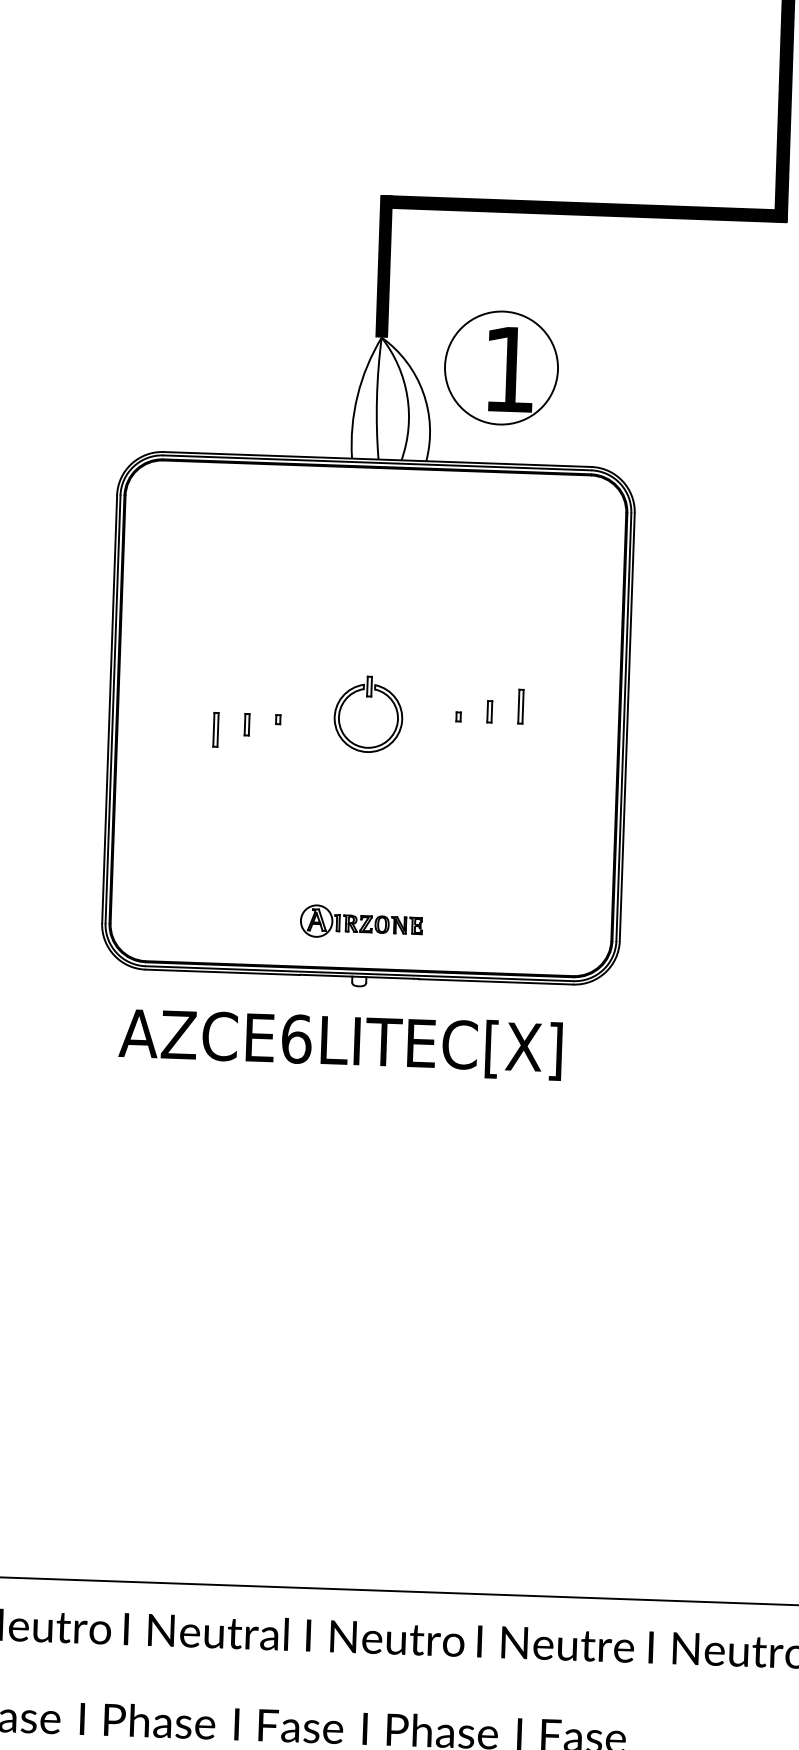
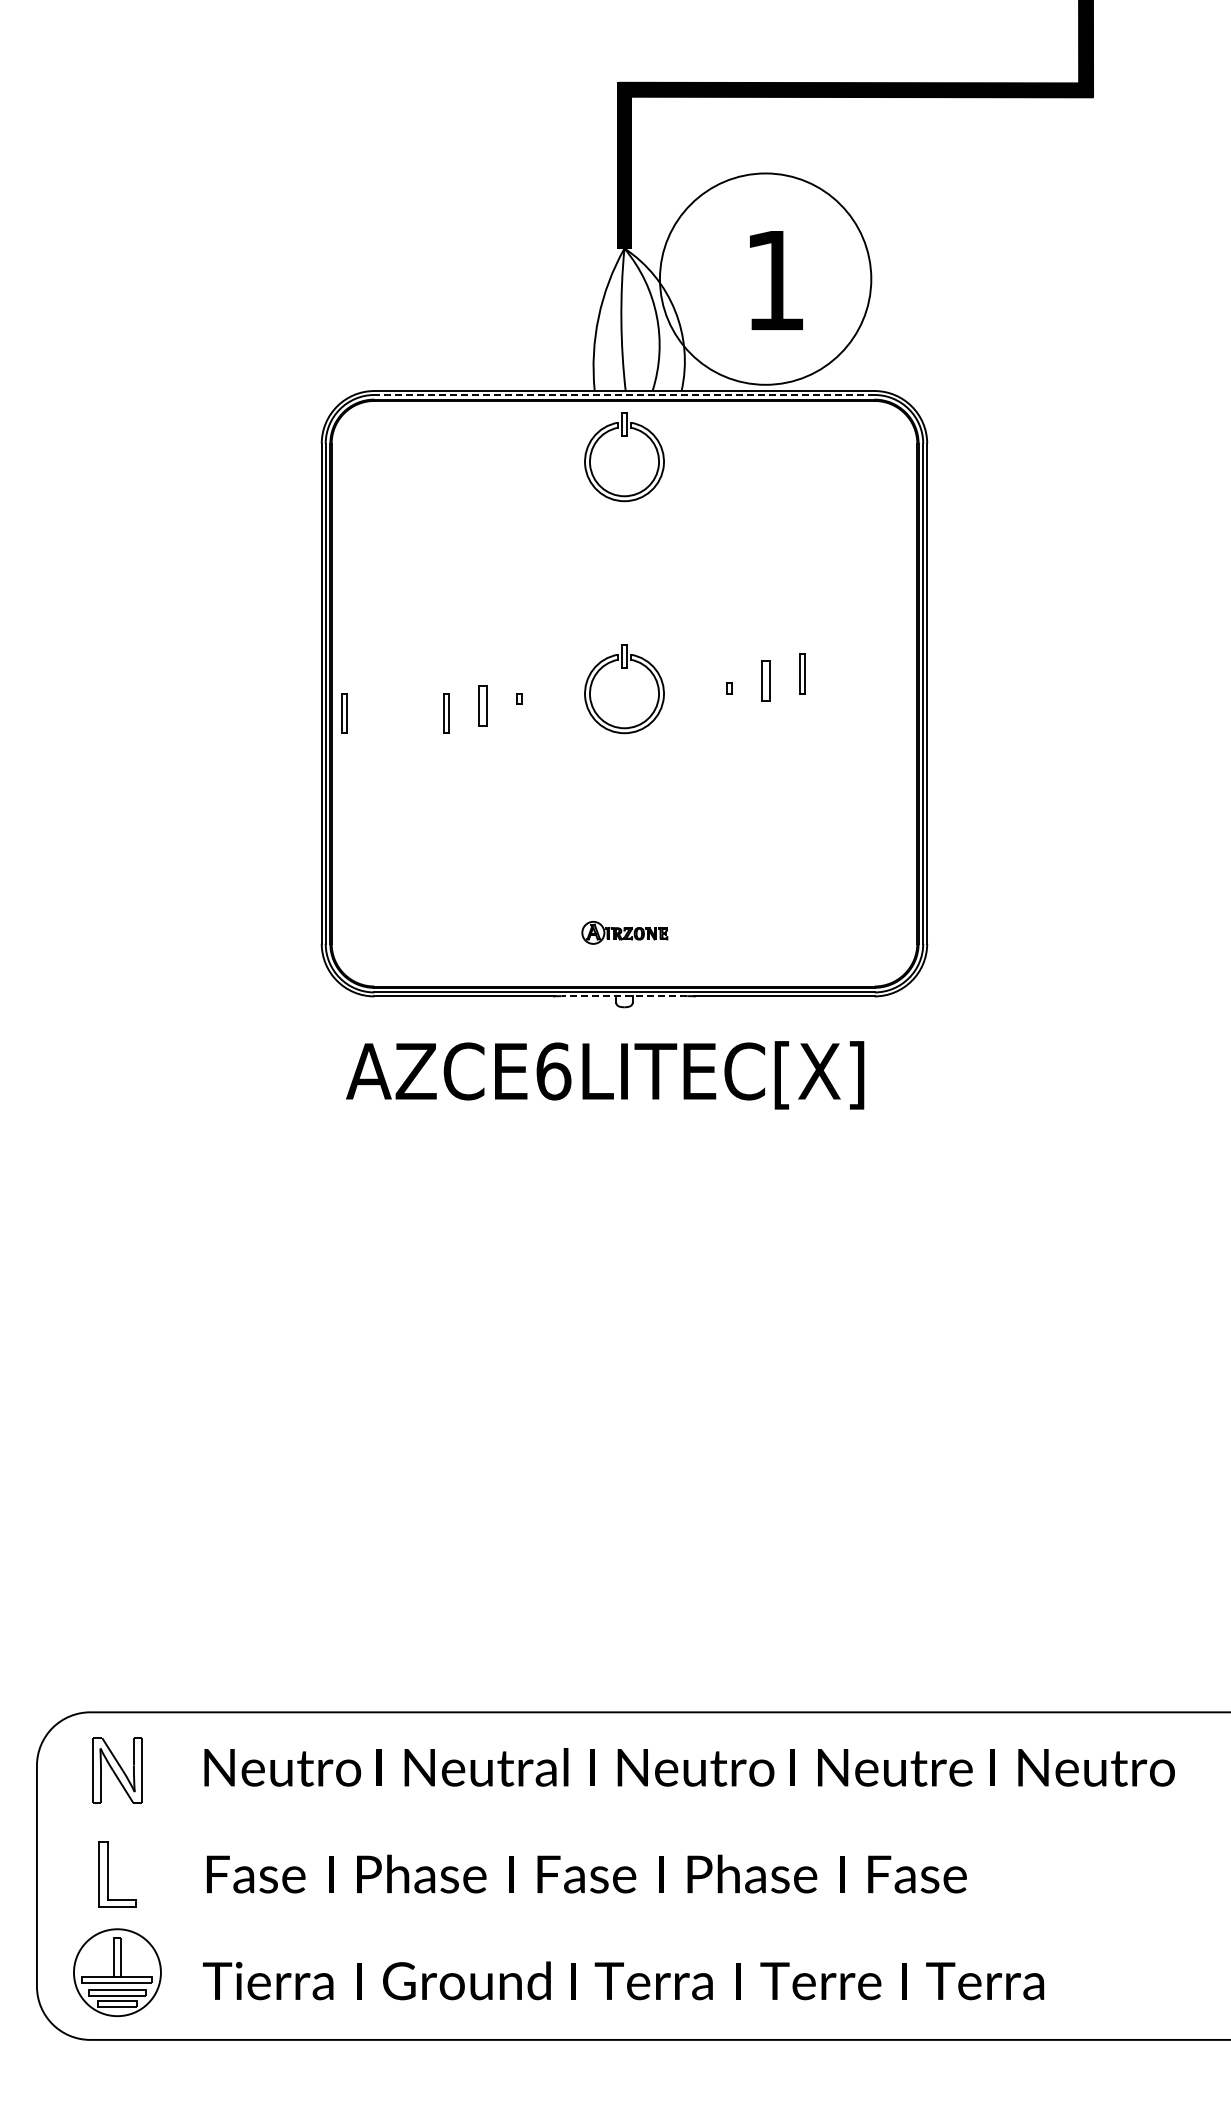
circle: (501, 368) -> (765, 279), size x1.6
line: (376, 463) -> (623, 395), solid -> dashed
part: (376, 498) -> (624, 436), added
part: (489, 712) -> (765, 681), size x1.6
part: (246, 724) -> (482, 706), size x1.6
part: (128, 726) -> (344, 713), added
part: (361, 922) -> (624, 932), size x0.6
line: (359, 977) -> (624, 996), solid -> dashed

